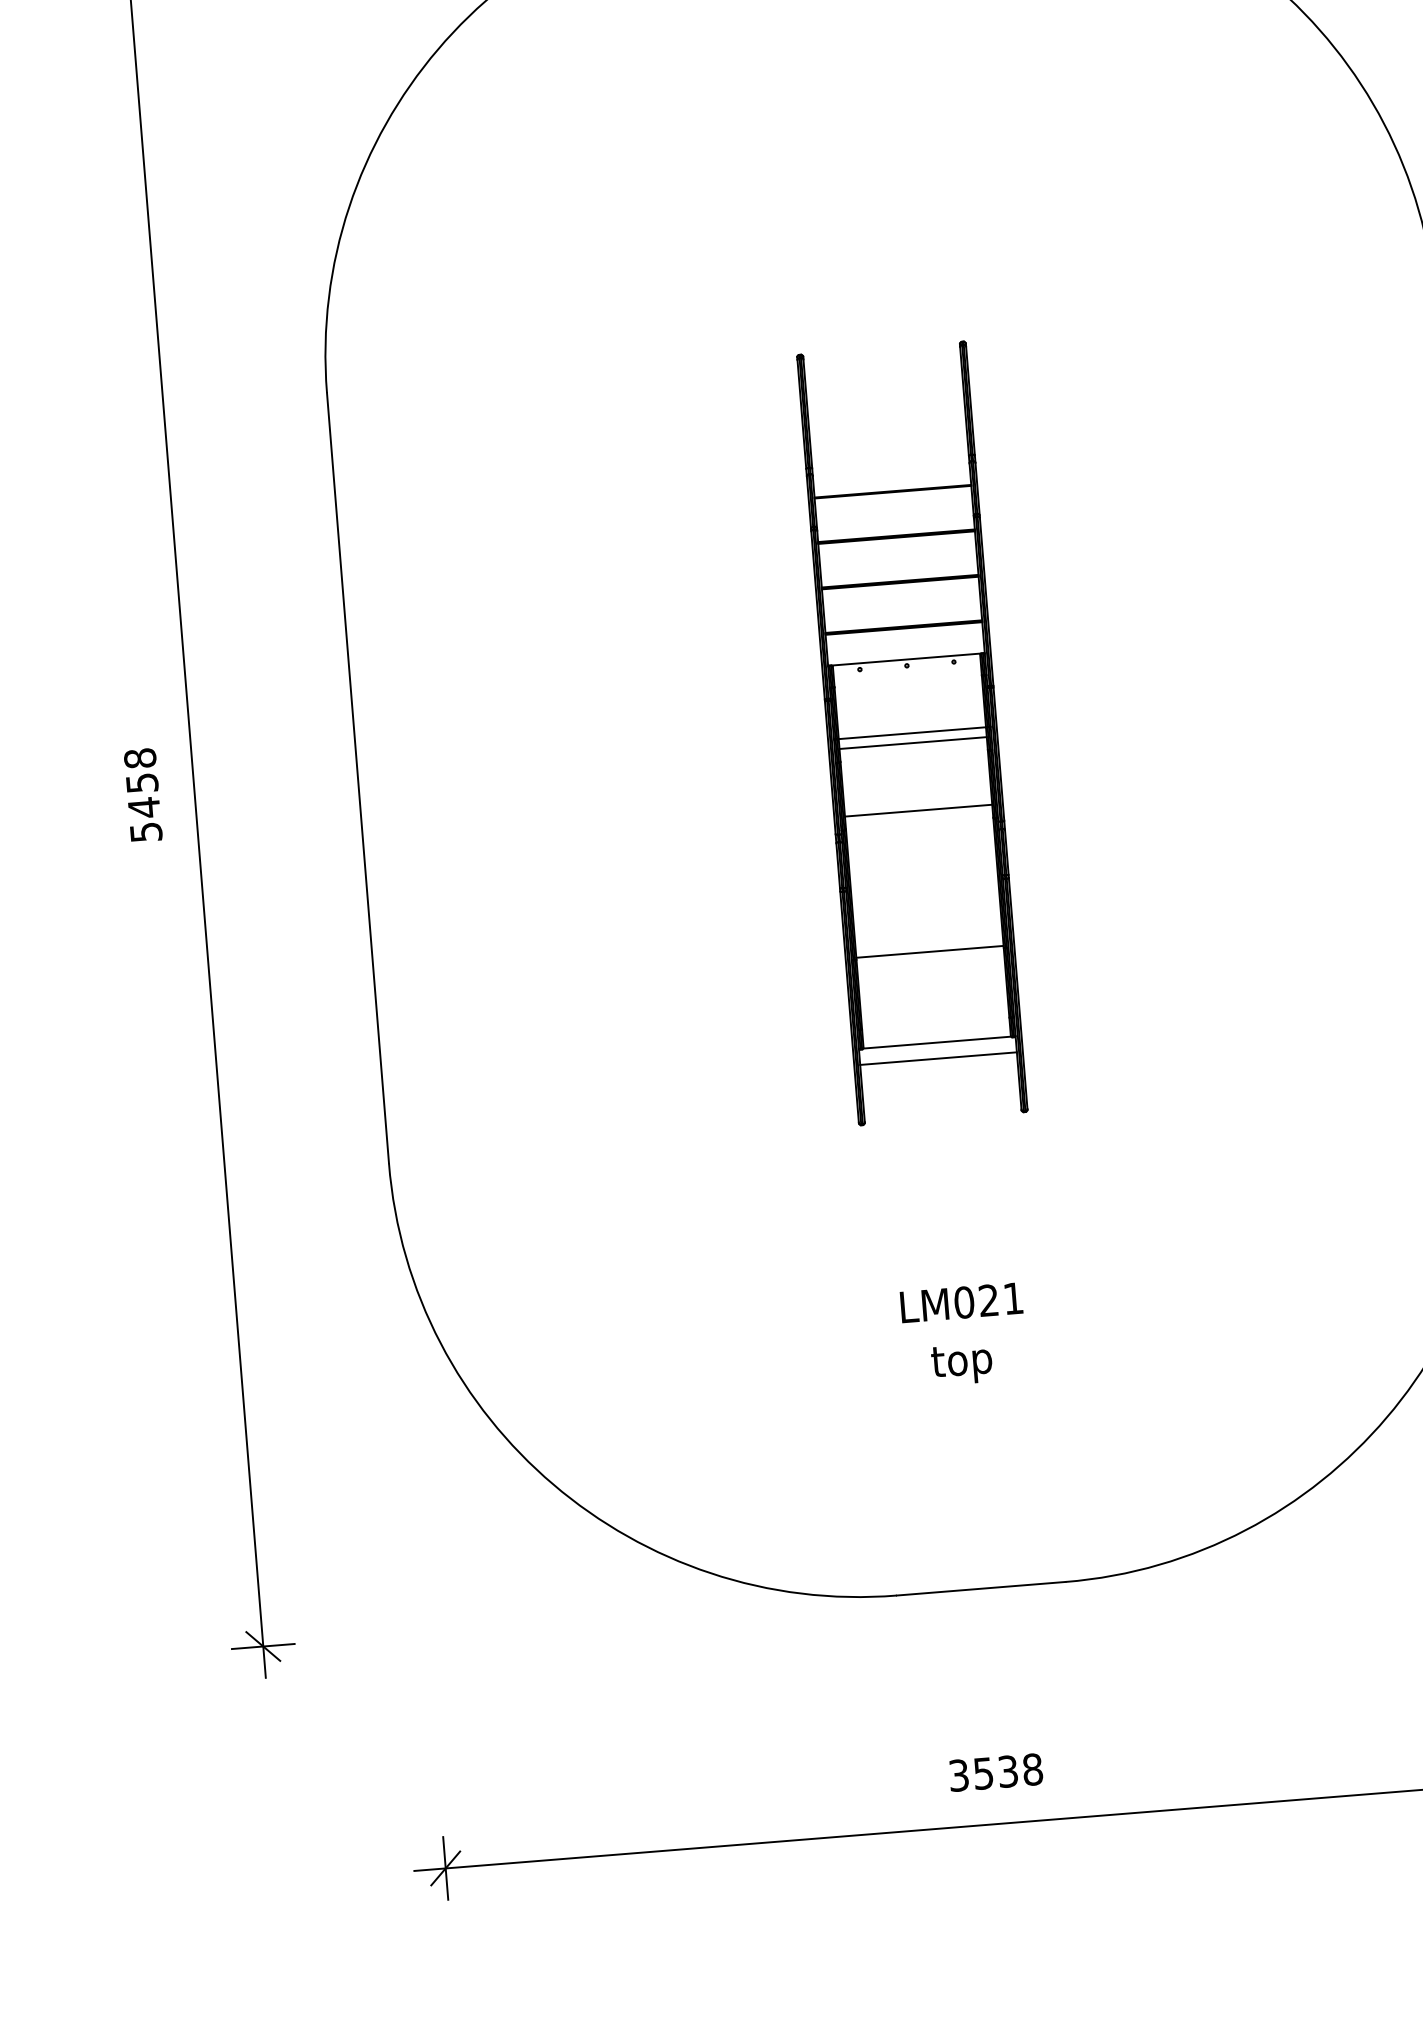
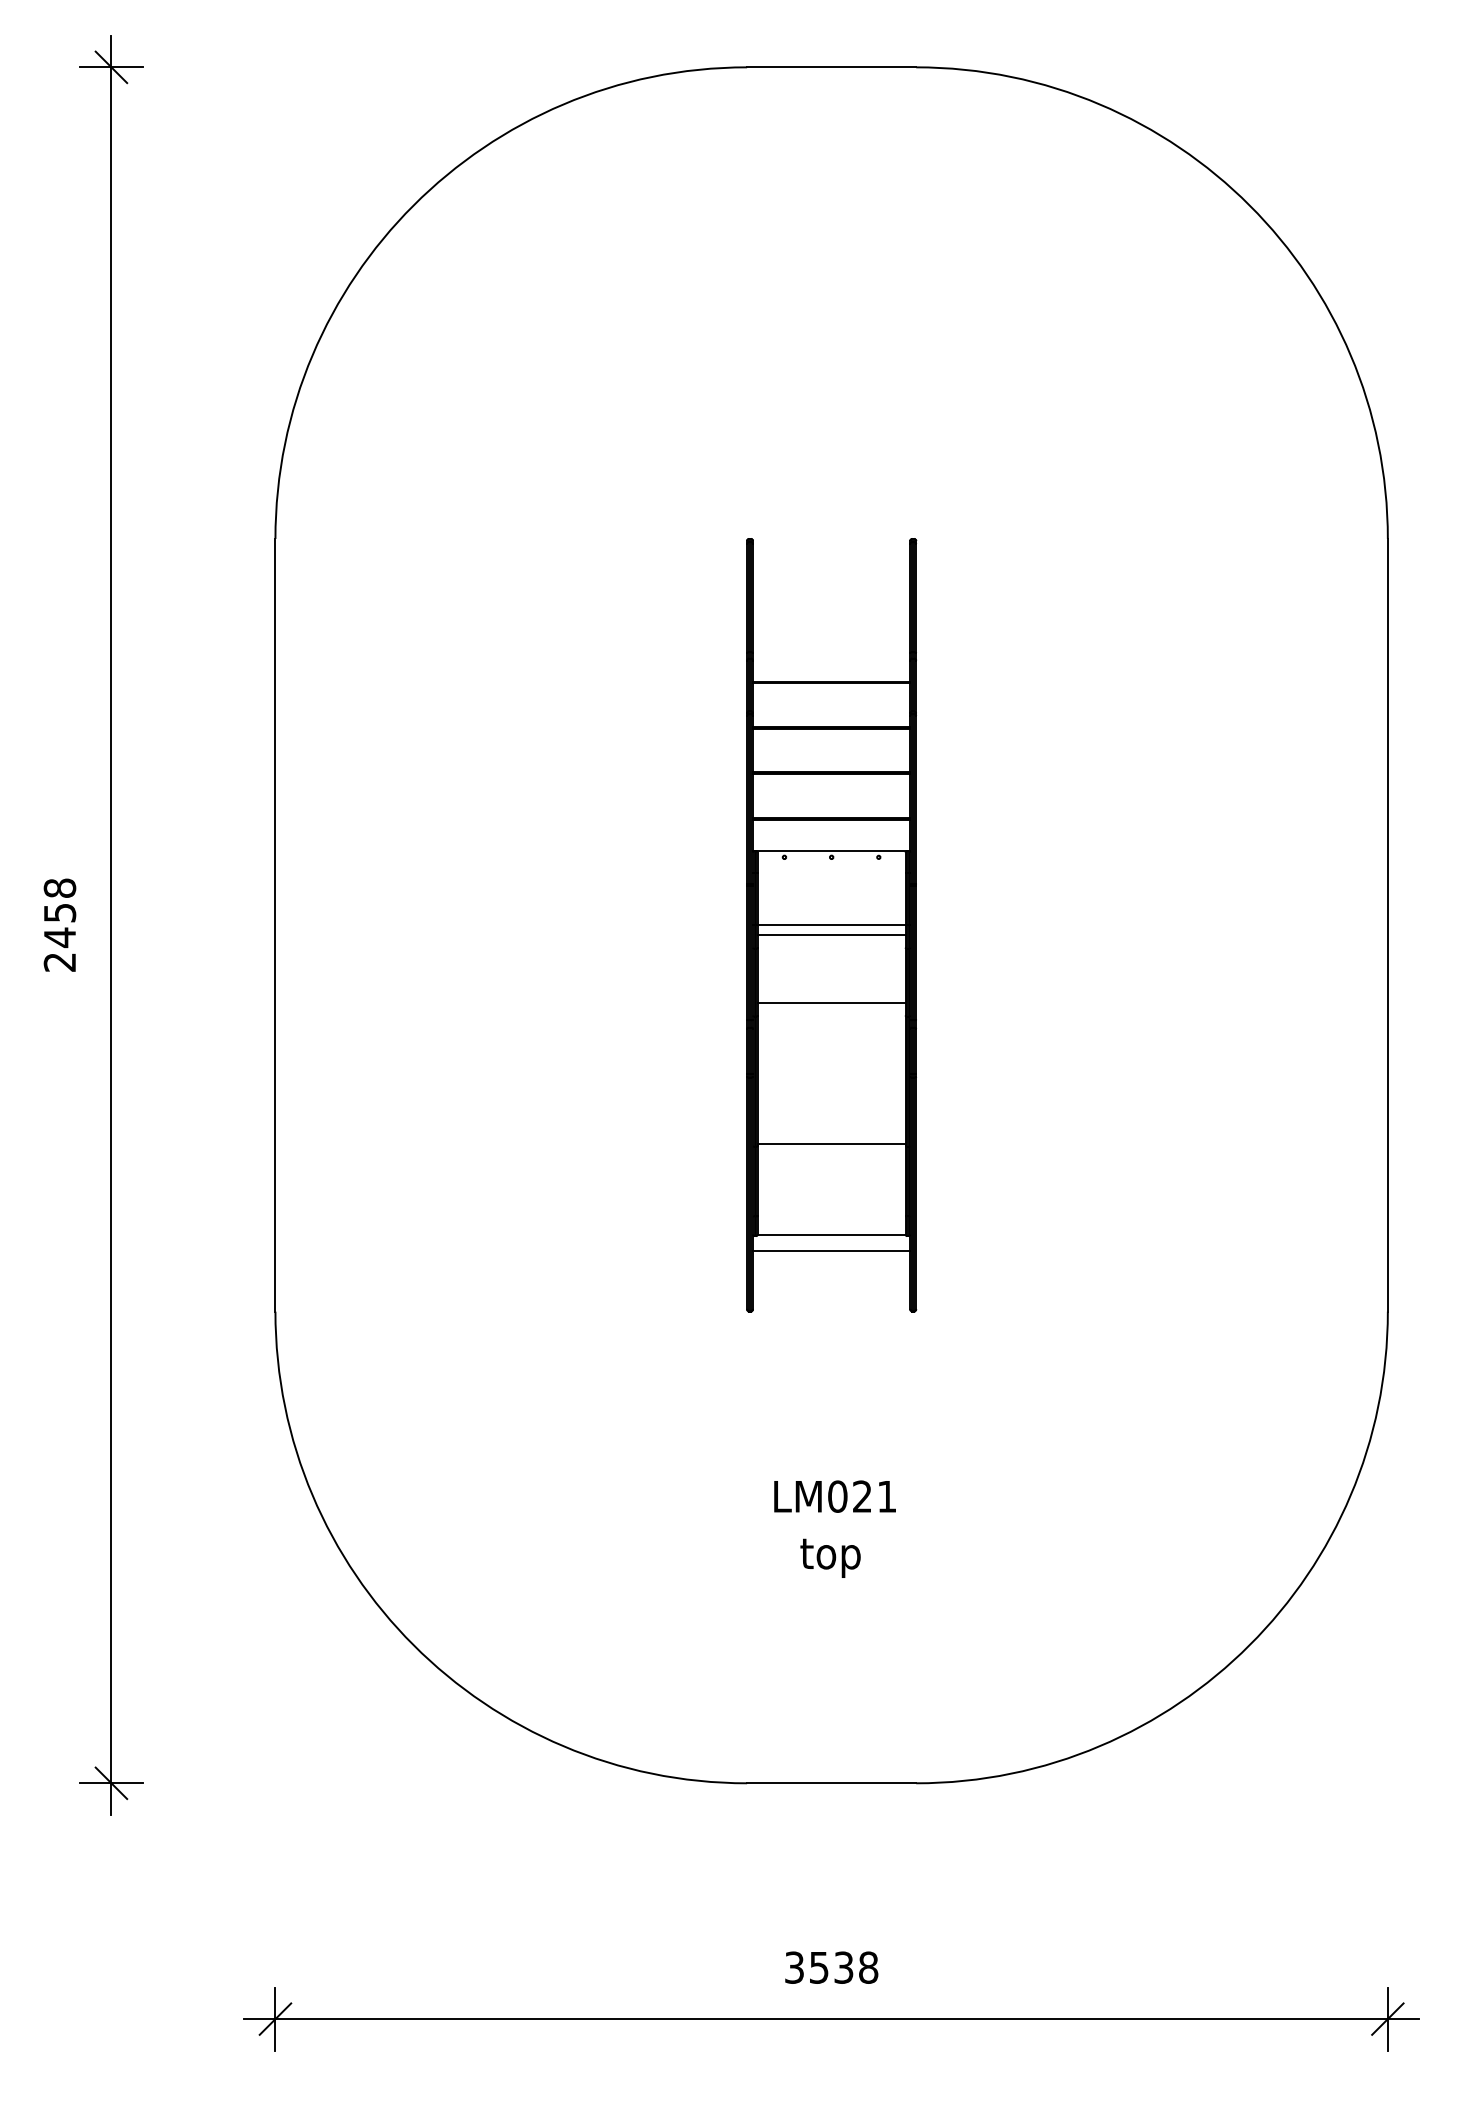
text: (145, 832) -> (59, 962), 5458 -> 2458

